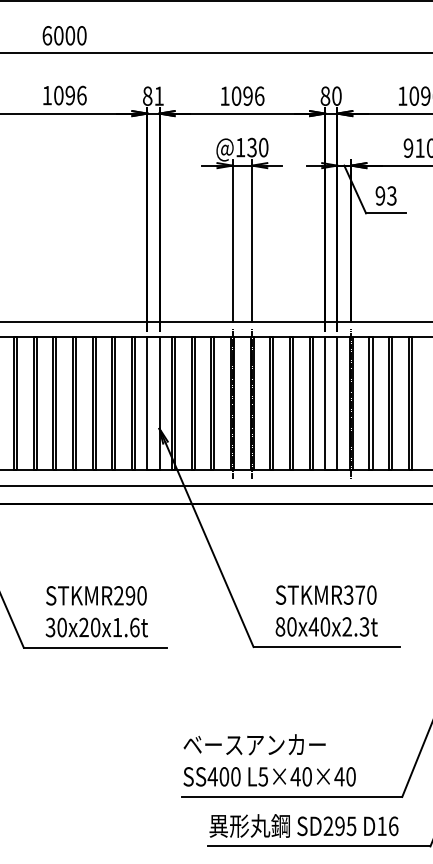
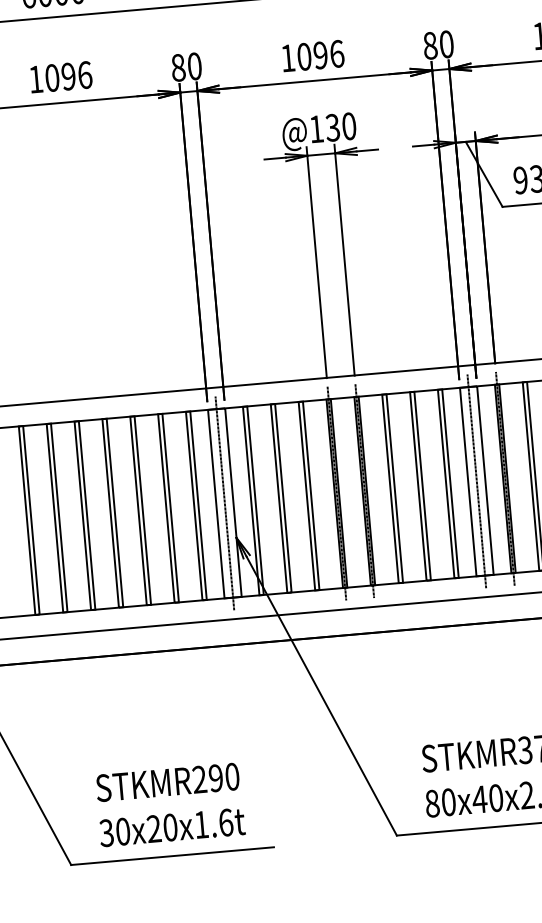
text: (158, 95) -> (193, 65), 81 -> 80
line: (153, 403) -> (224, 502), added
line: (331, 403) -> (477, 480), added

